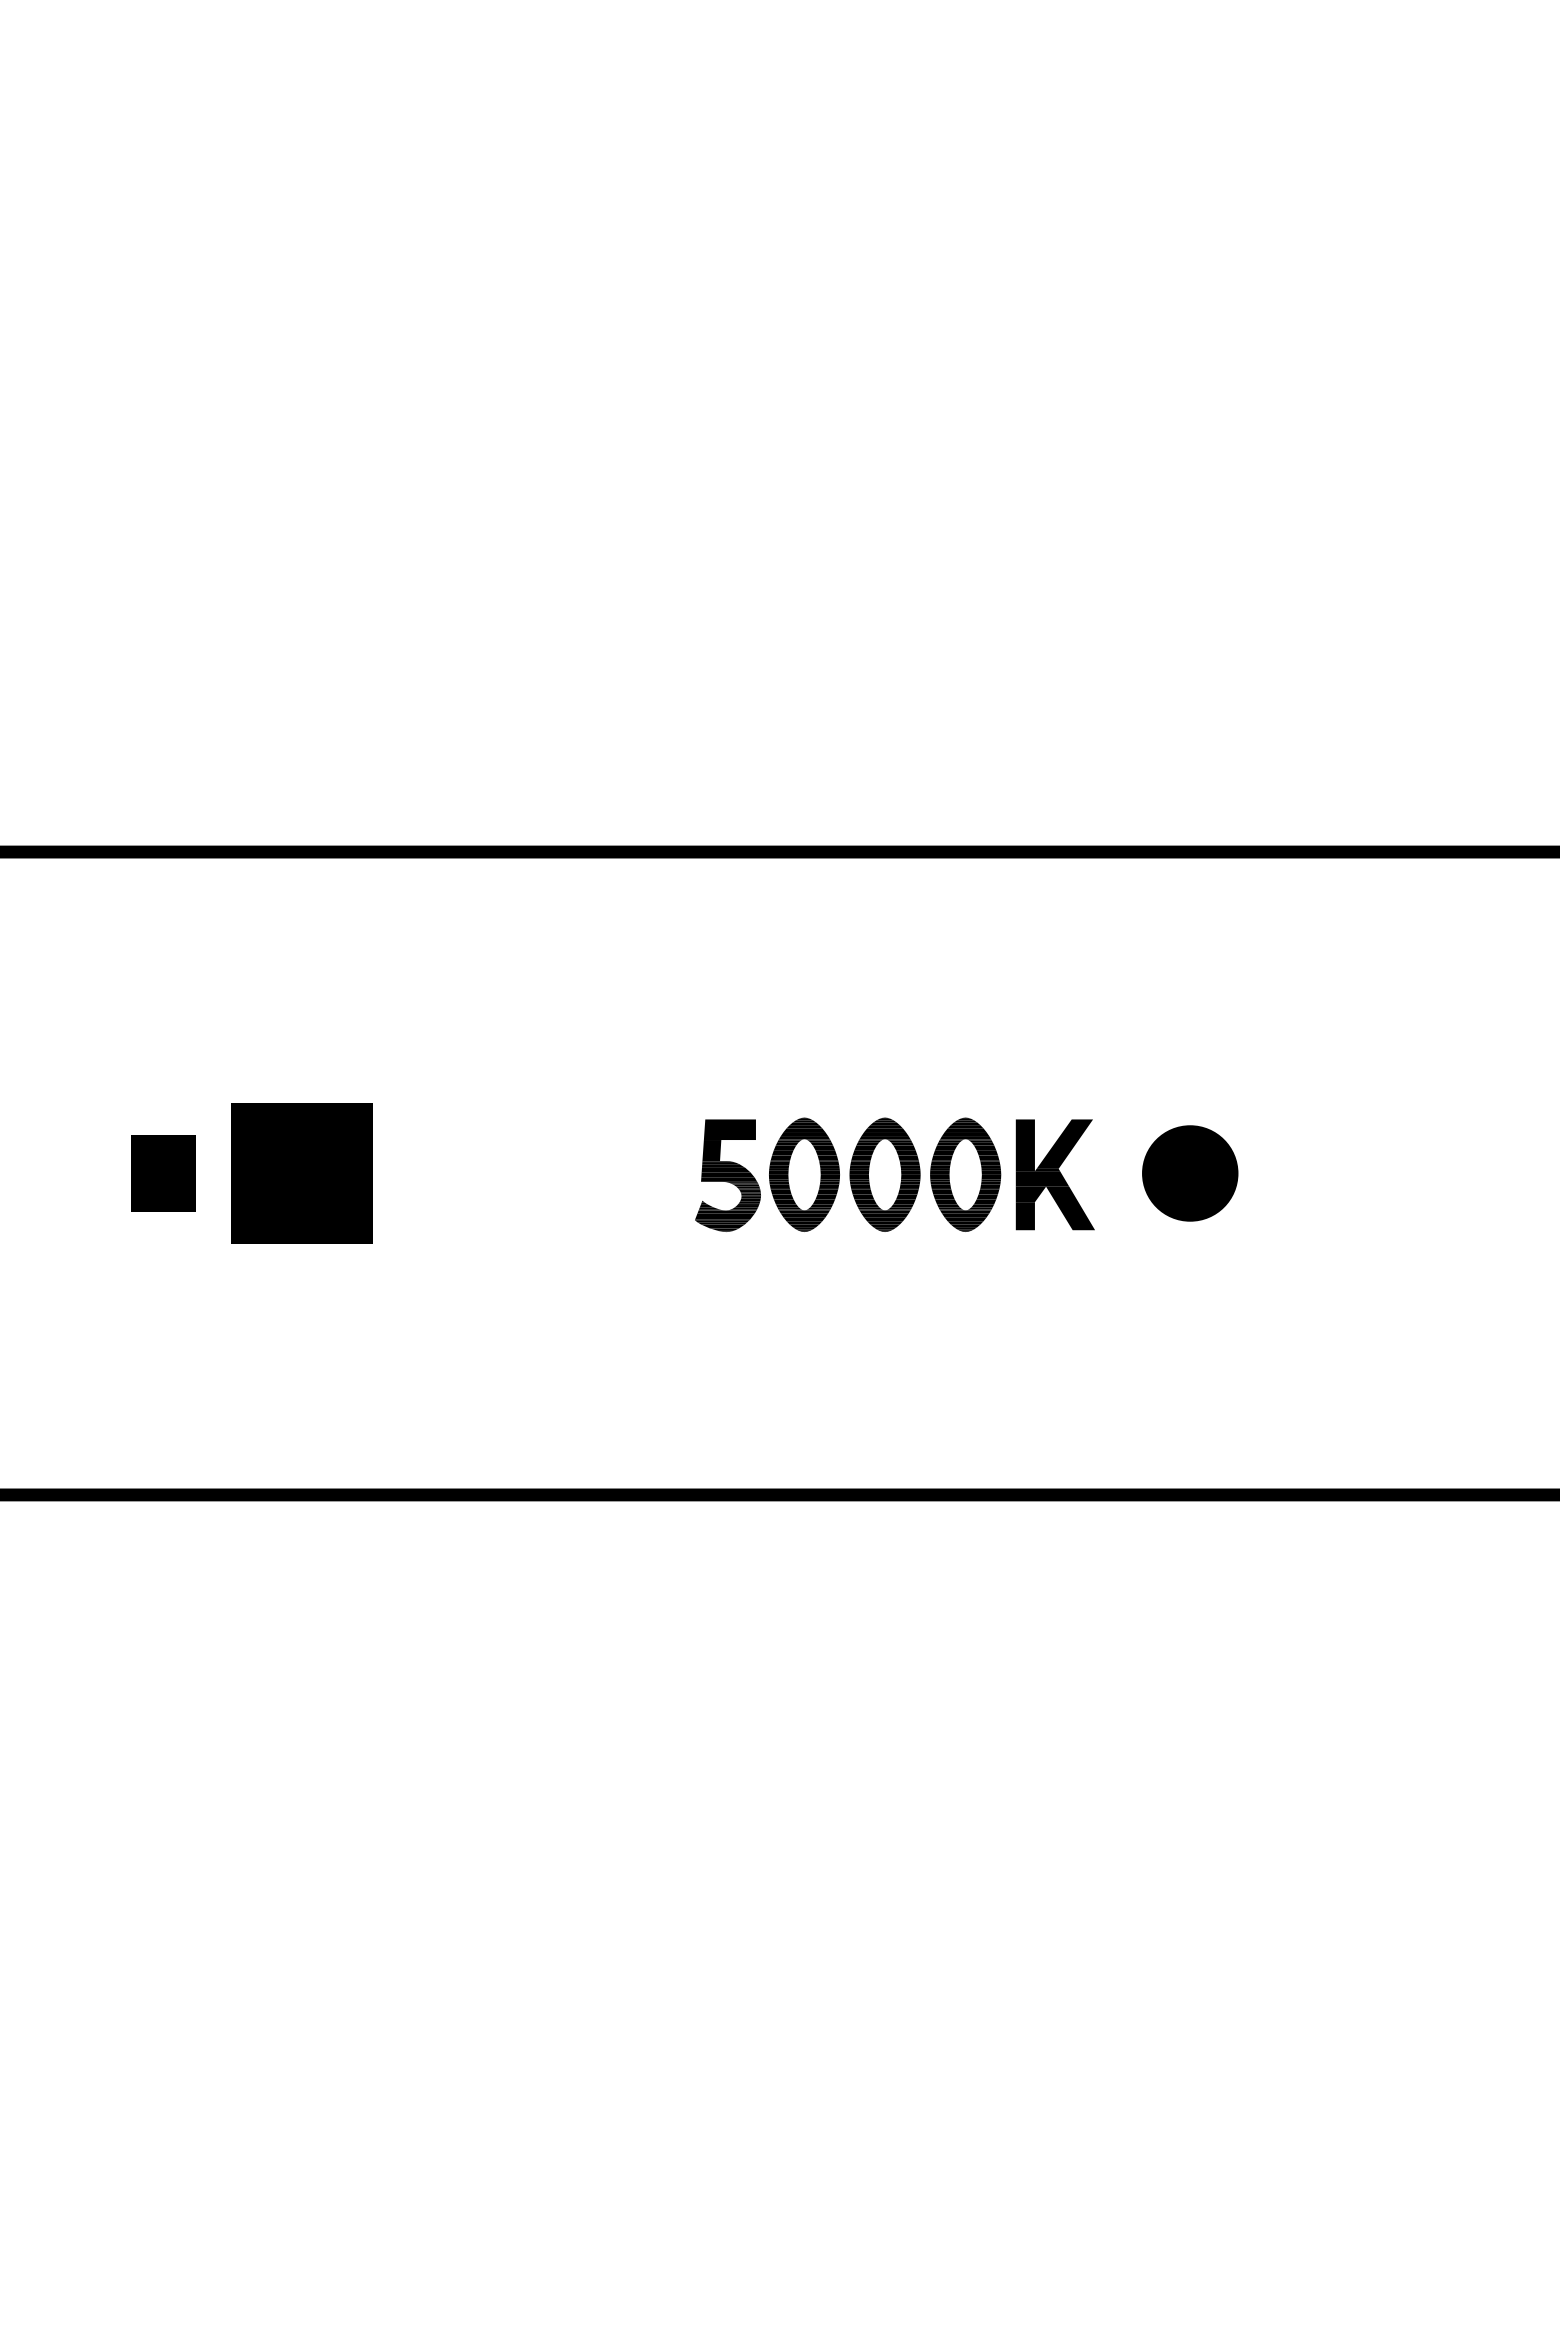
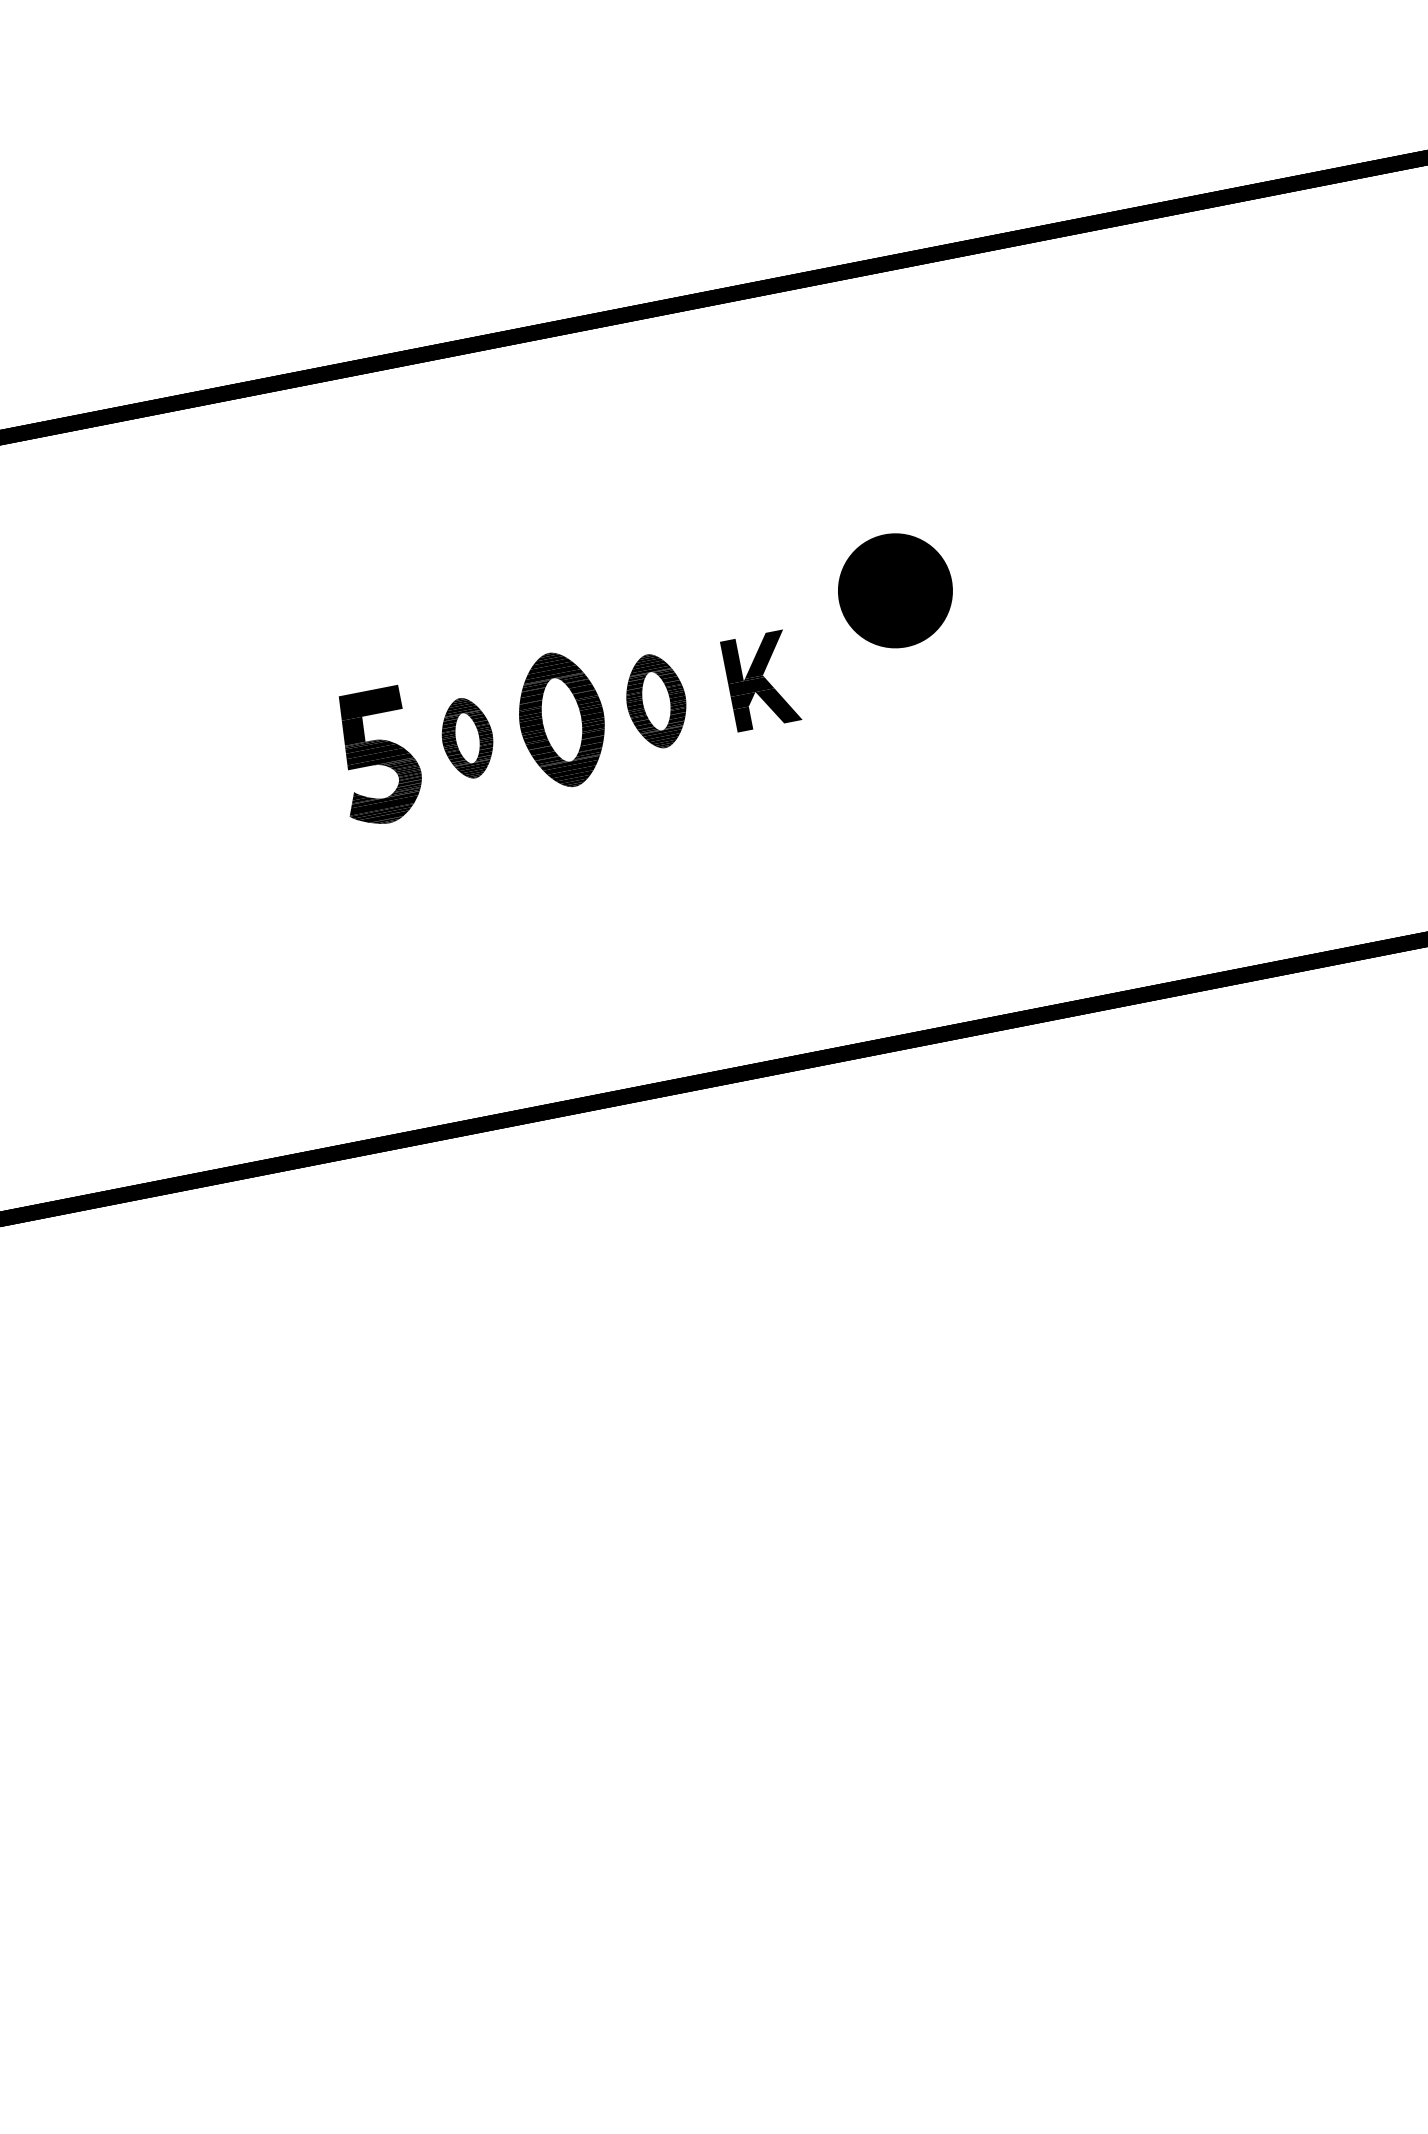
part: (1190, 1173) -> (895, 590), moved
part: (804, 1174) -> (467, 738), size x0.6
part: (965, 1174) -> (656, 701), size x0.7
part: (1054, 1174) -> (760, 680), size x0.7

